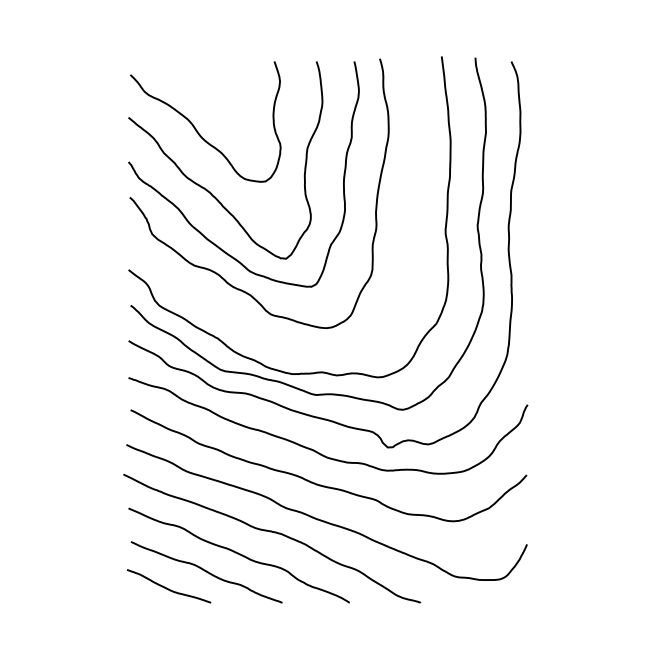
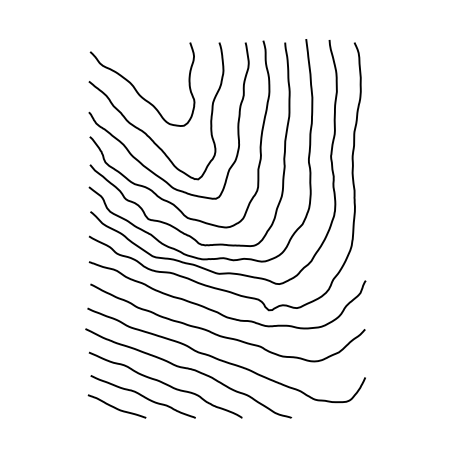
curve: (198, 293) -> (137, 203), added

